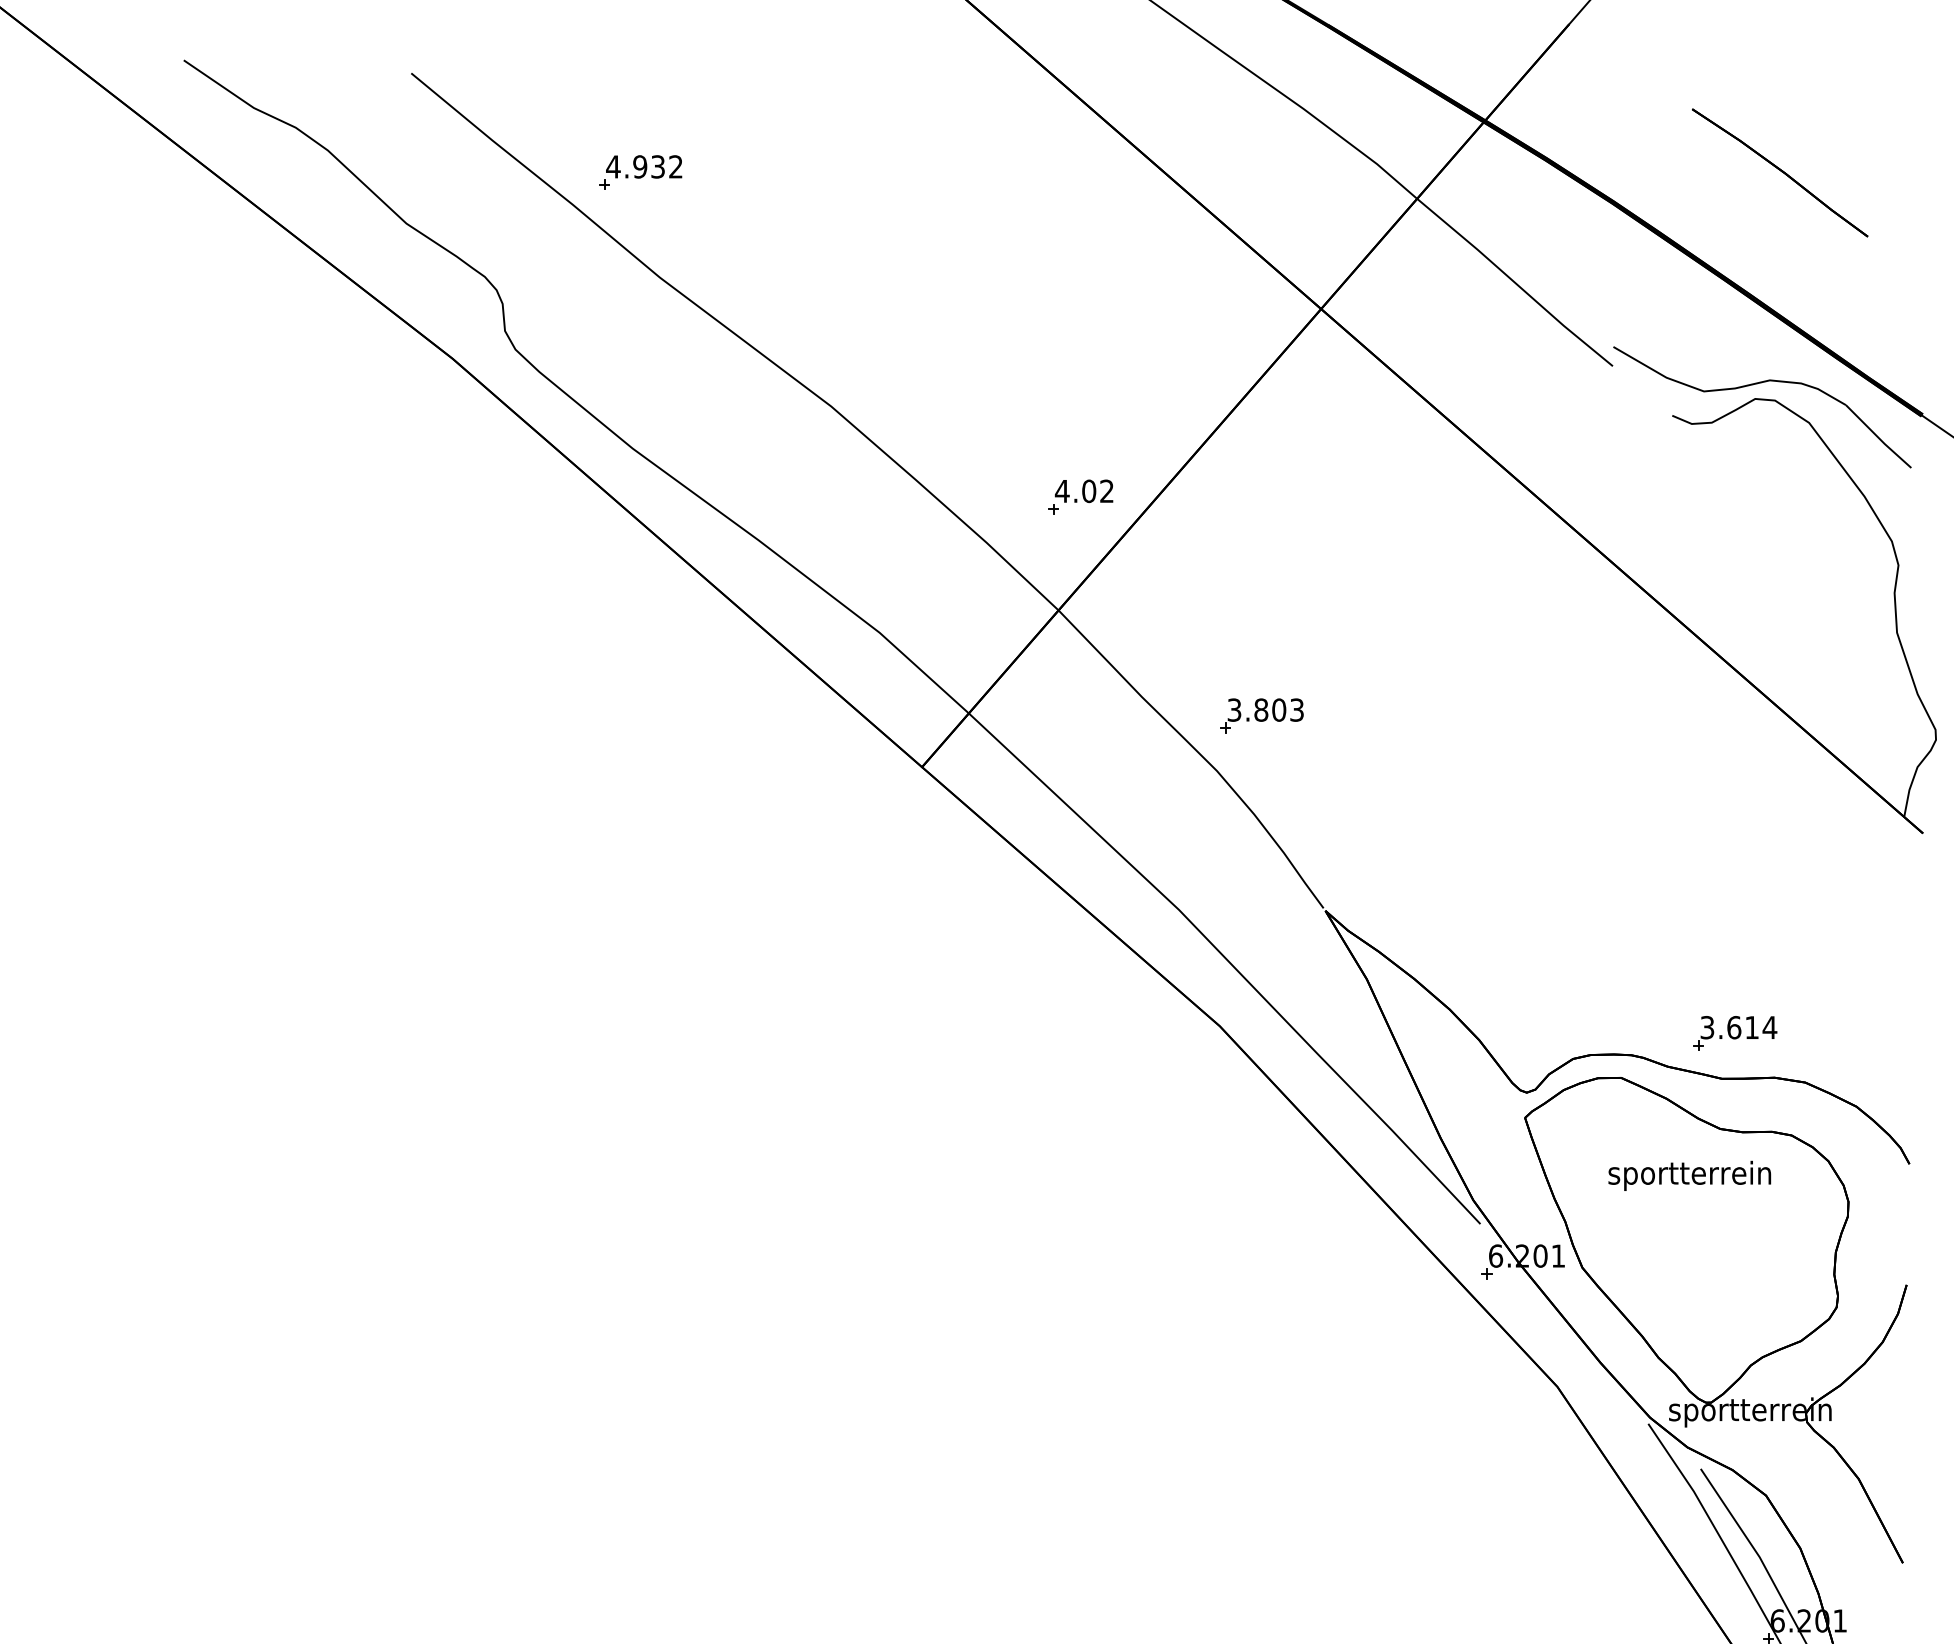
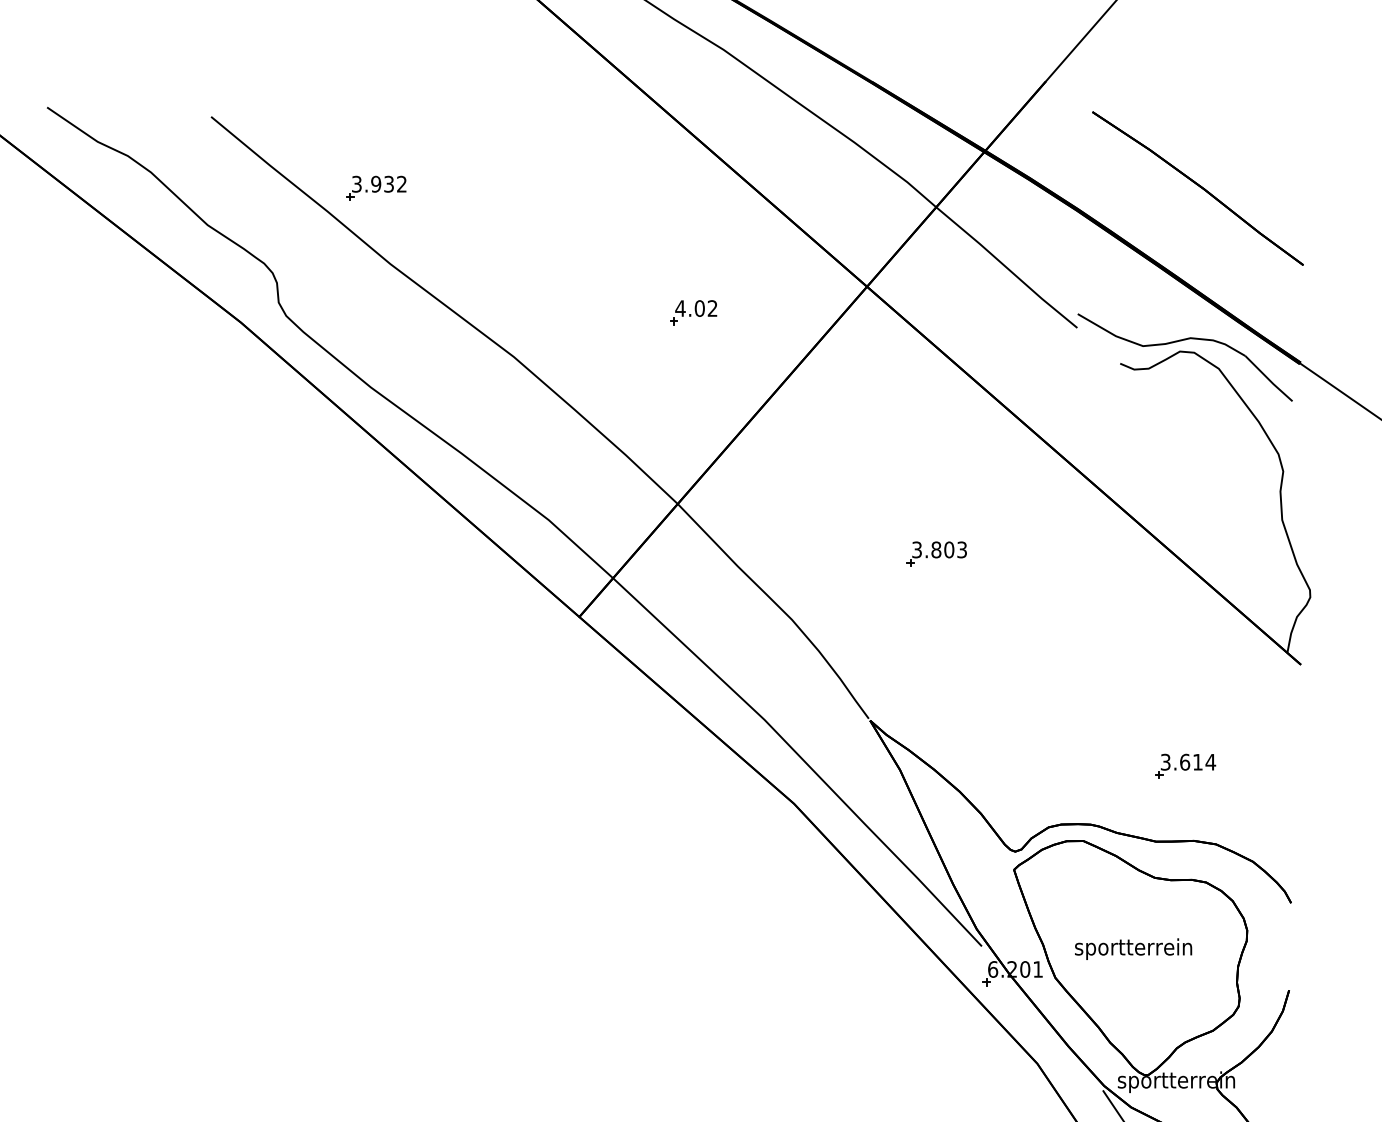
text: (613, 166) -> (356, 183), 4.932 -> 3.932
part: (1779, 172) -> (1197, 188), size x1.67
part: (1080, 496) -> (693, 312), moved
part: (1261, 715) -> (936, 553), moved
part: (1735, 1033) -> (1185, 766), moved
text: (1689, 1175) -> (1133, 948), moved

